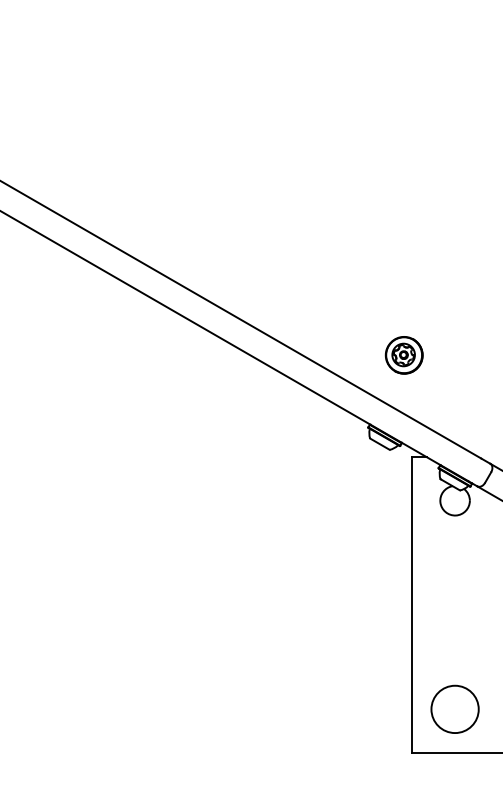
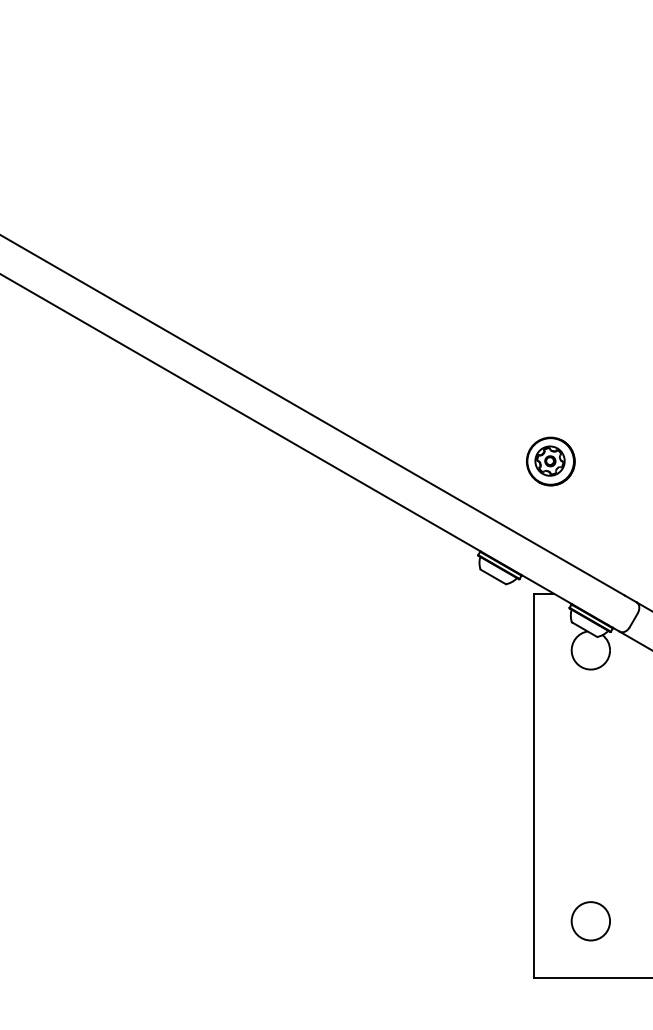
part: (403, 355) -> (549, 461), moved
circle: (454, 709) -> (590, 921), size x0.62

